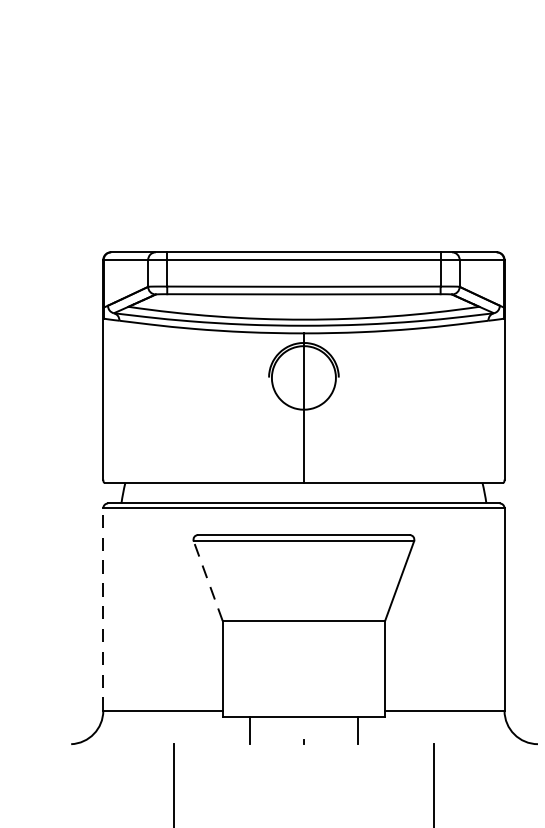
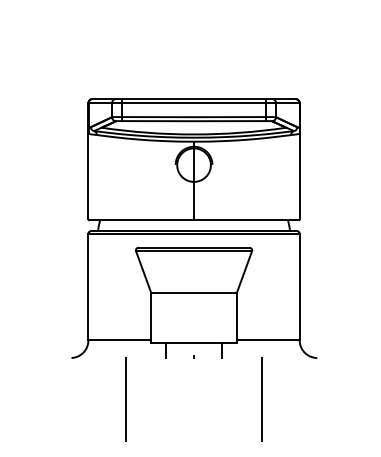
line: (207, 579) -> (143, 271), dashed -> solid
line: (103, 608) -> (88, 286), dashed -> solid

